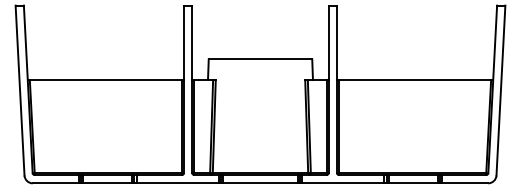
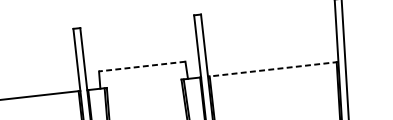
line: (260, 59) -> (142, 66), solid -> dashed
line: (414, 80) -> (272, 69), solid -> dashed

